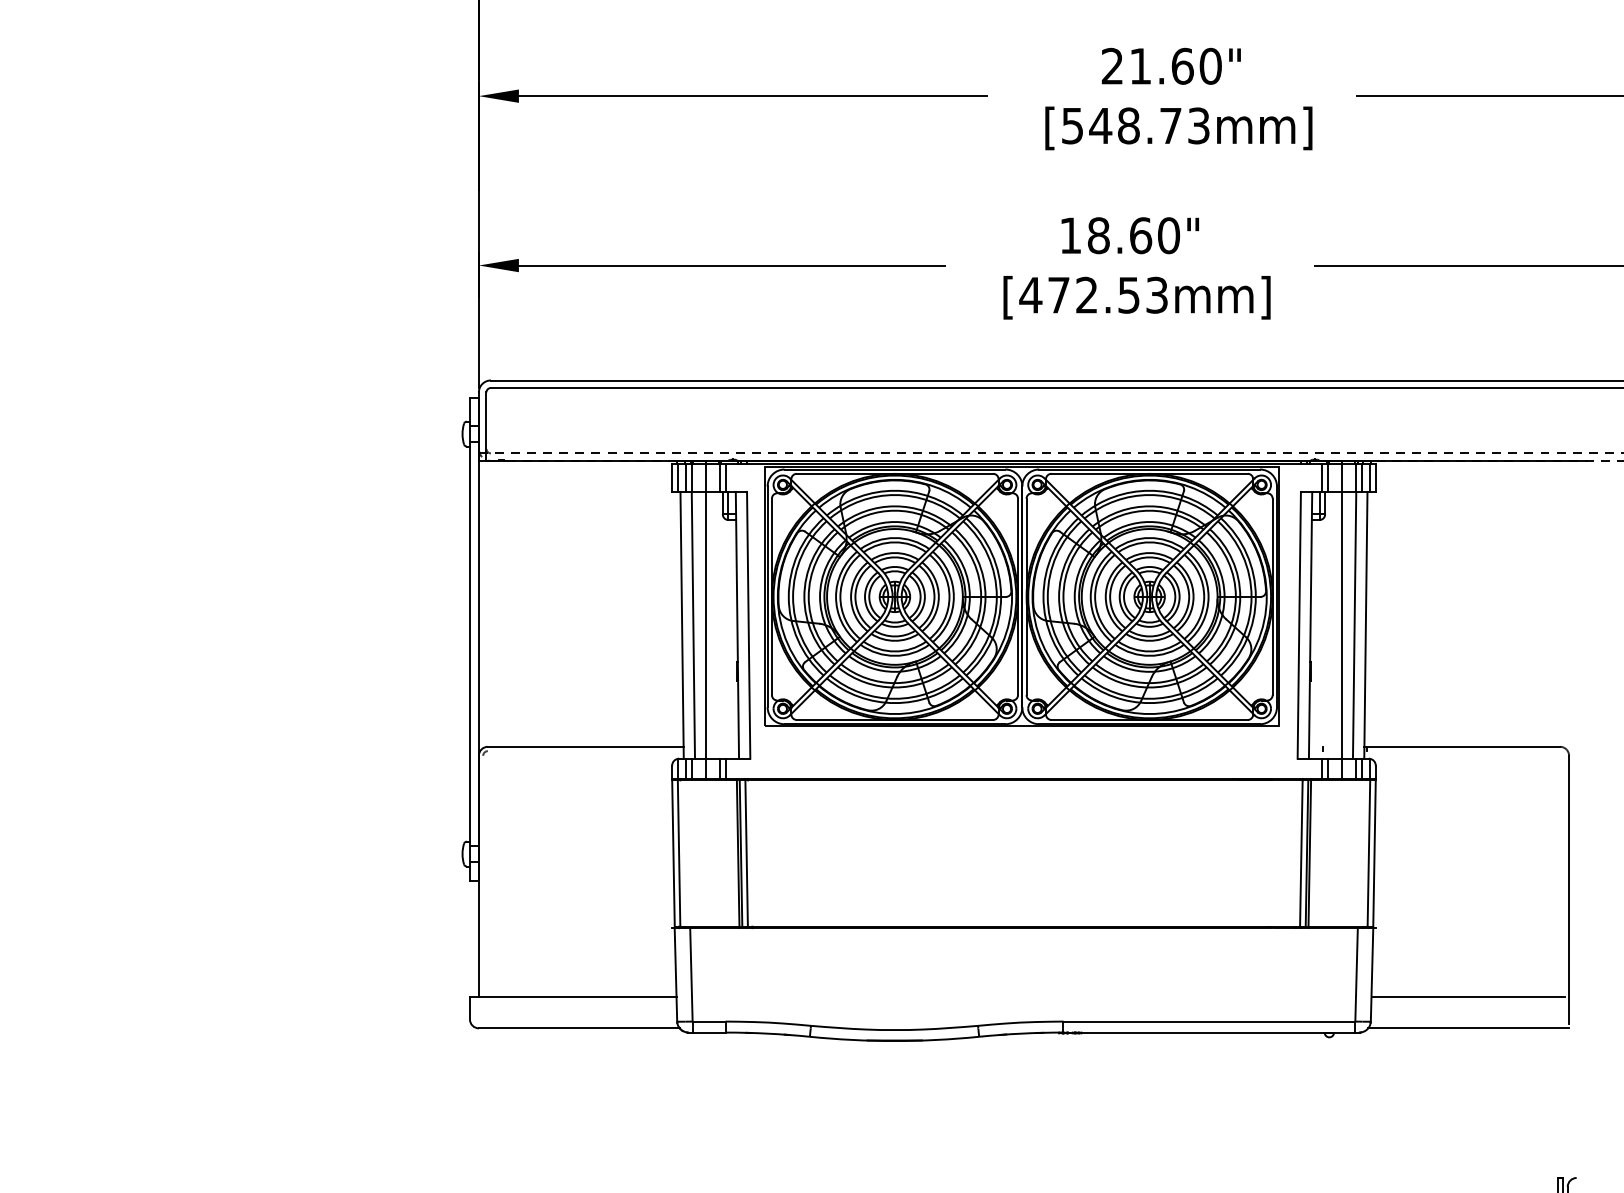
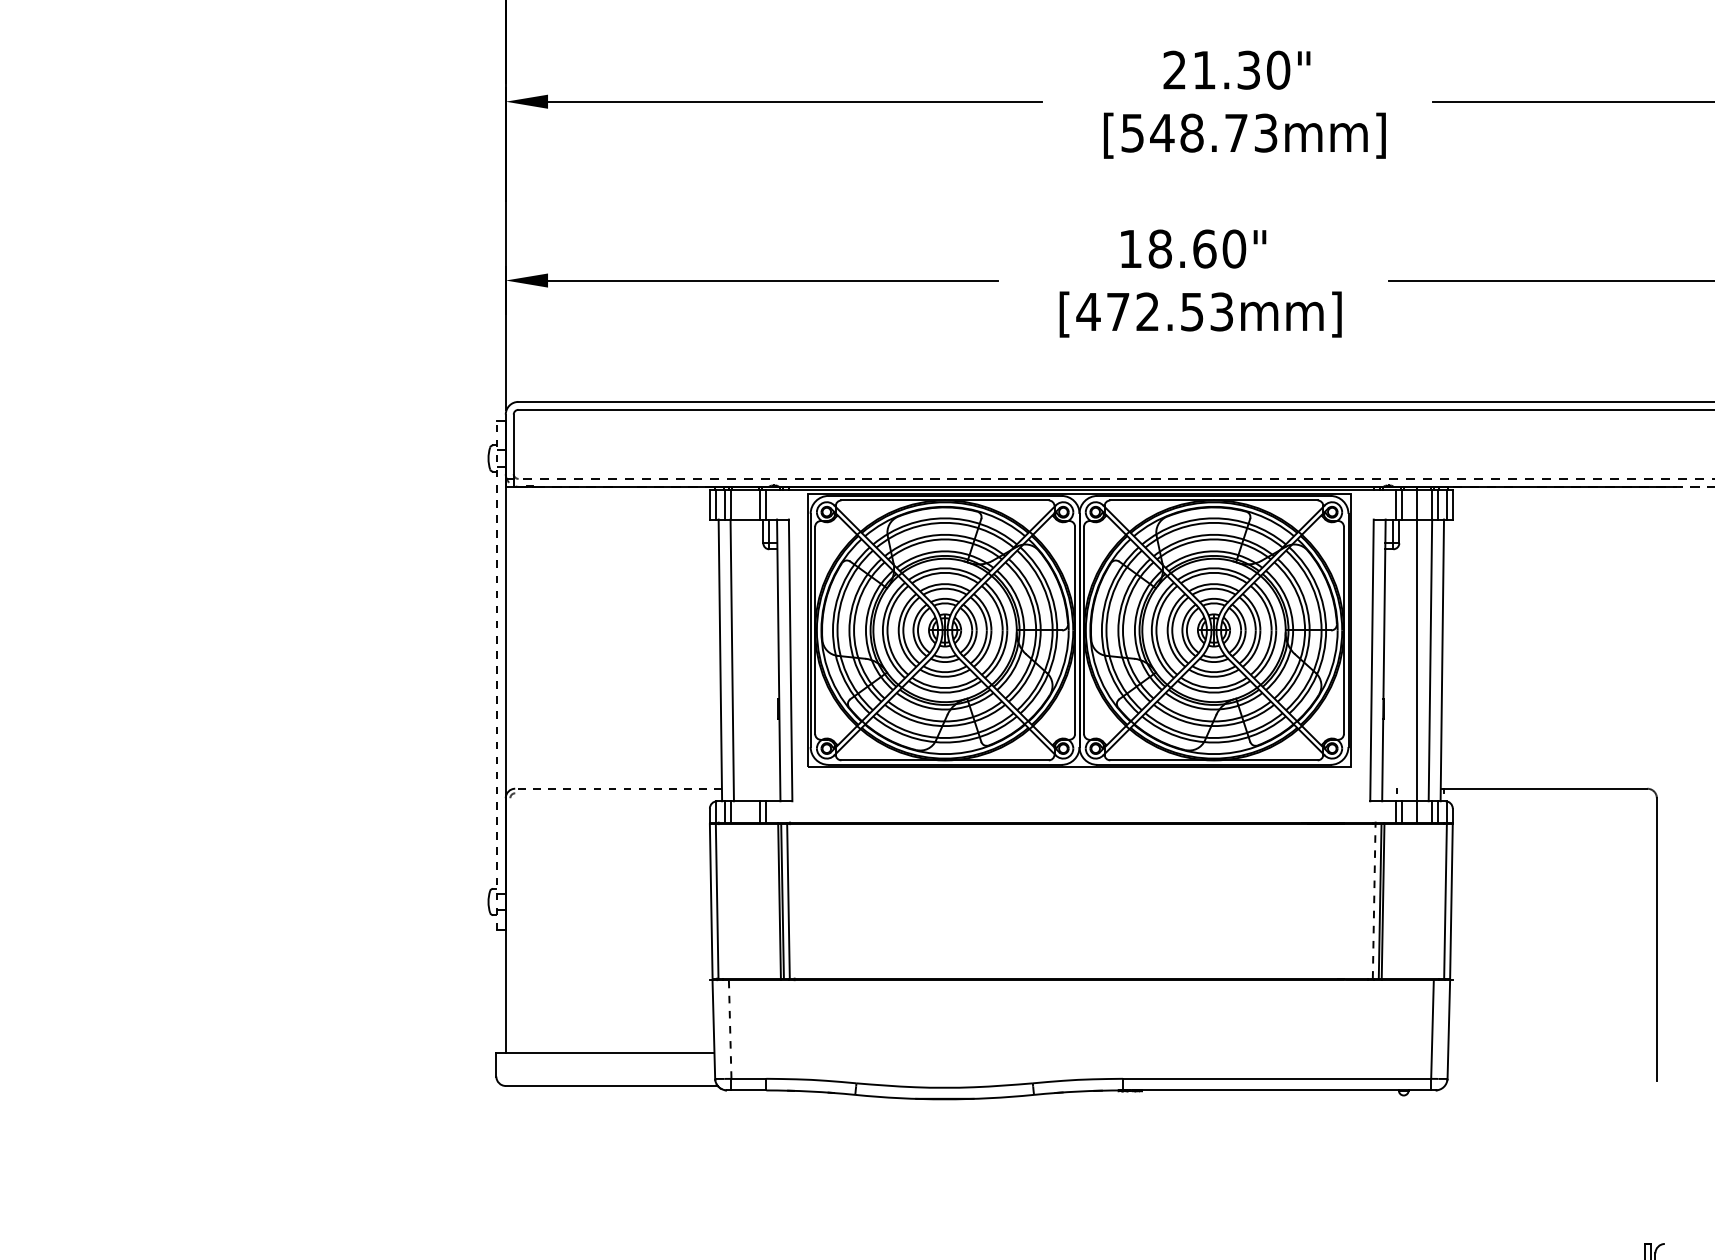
text: (1182, 65) -> (1248, 69), 21.60" -> 21.30"
line: (705, 619) -> (745, 654), removed
line: (470, 639) -> (496, 675), solid -> dashed
line: (585, 746) -> (618, 788), solid -> dashed
line: (1301, 852) -> (1374, 900), solid -> dashed
line: (691, 973) -> (730, 1028), solid -> dashed
line: (1468, 997) -> (1550, 1053), removed
line: (1468, 1027) -> (1550, 1085), removed

